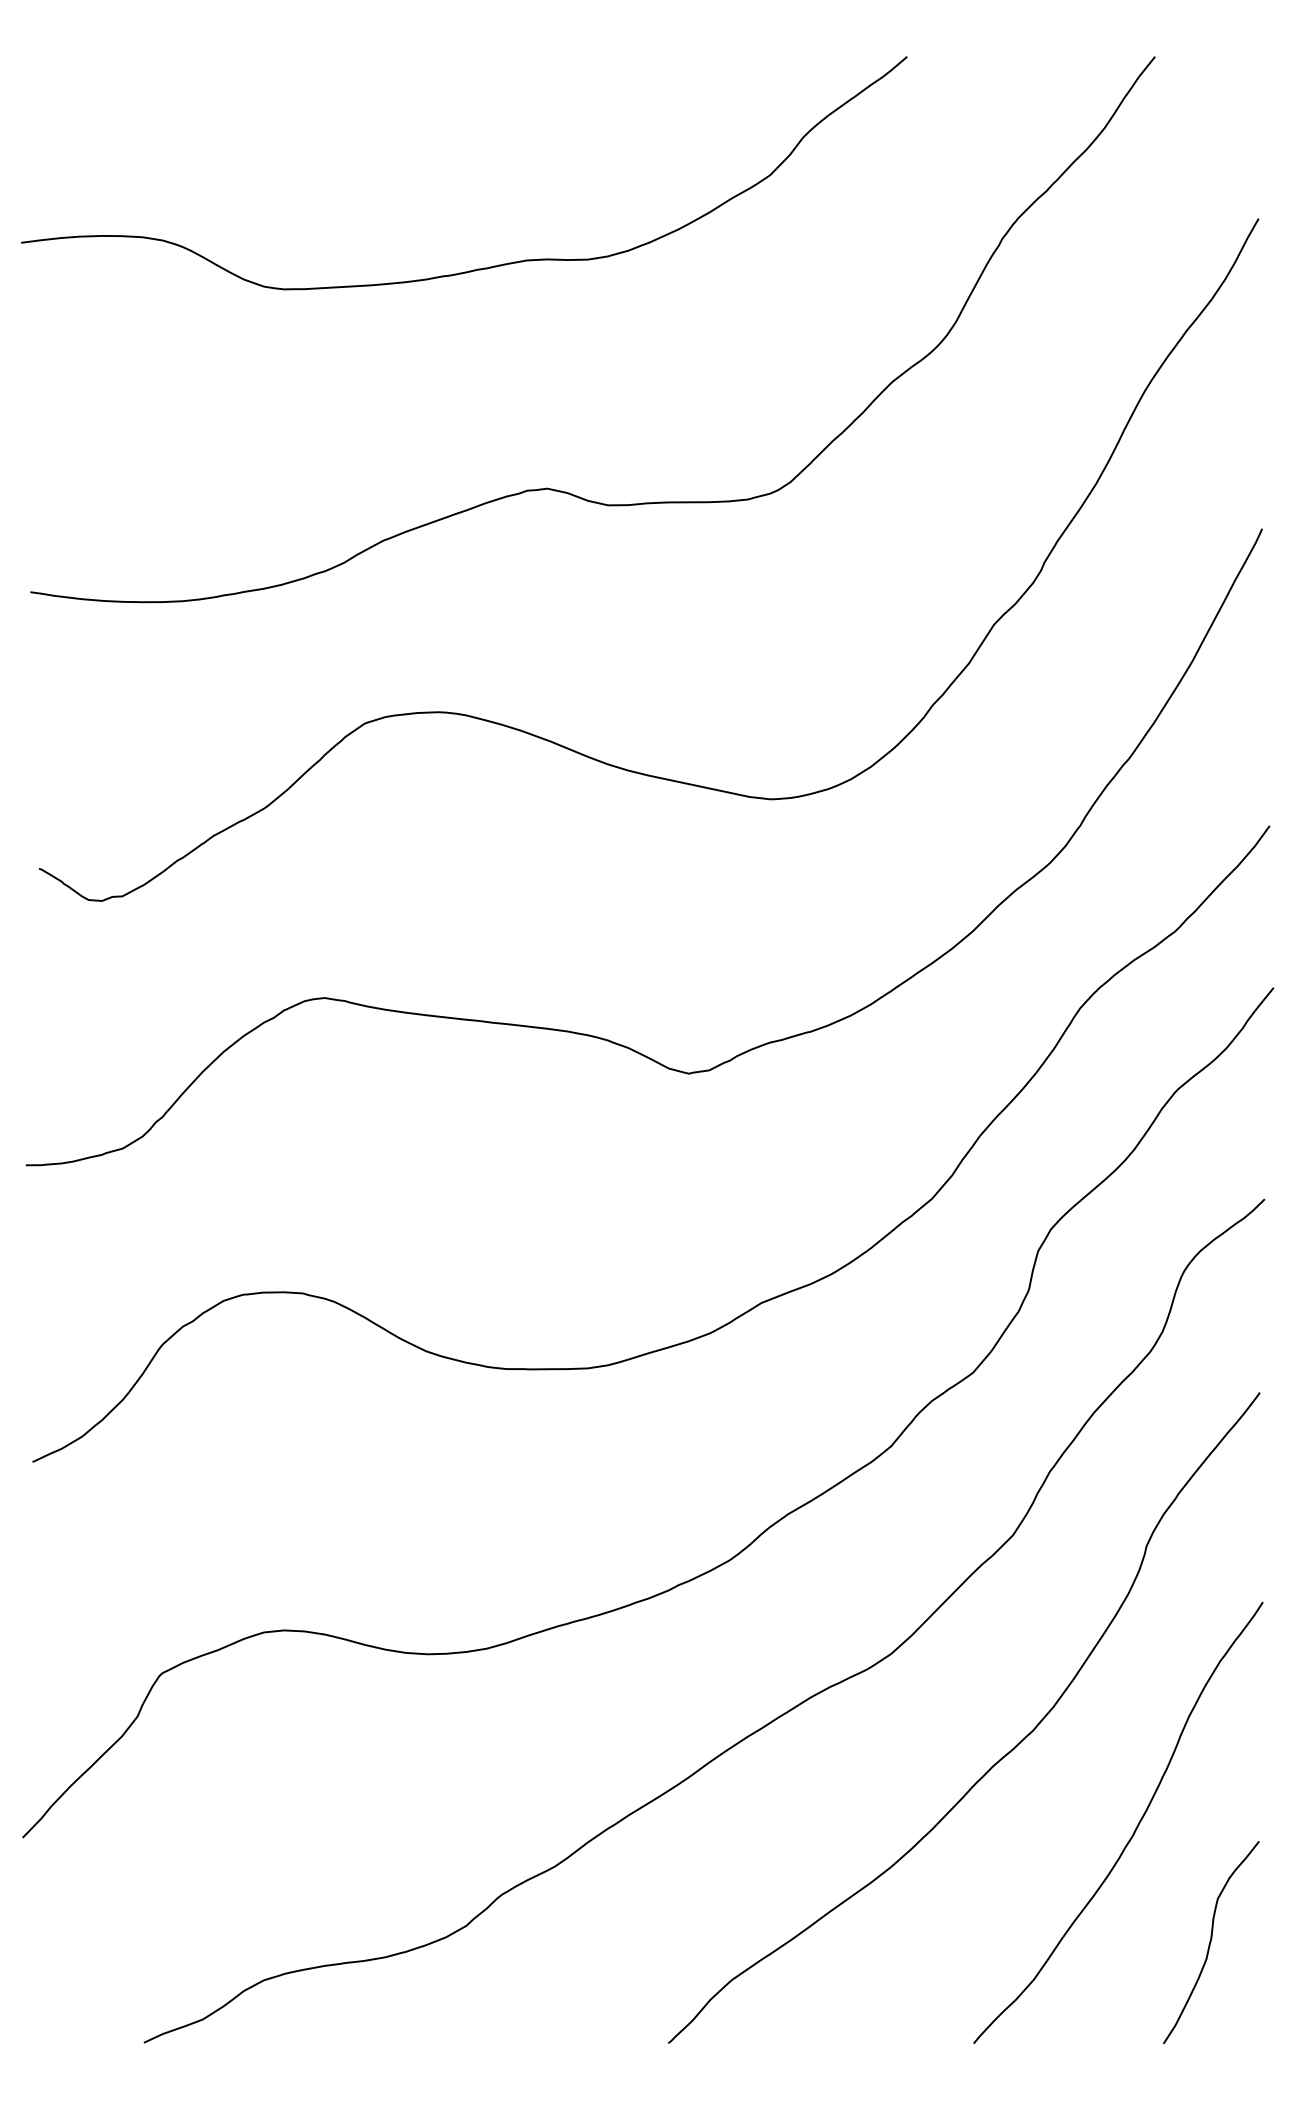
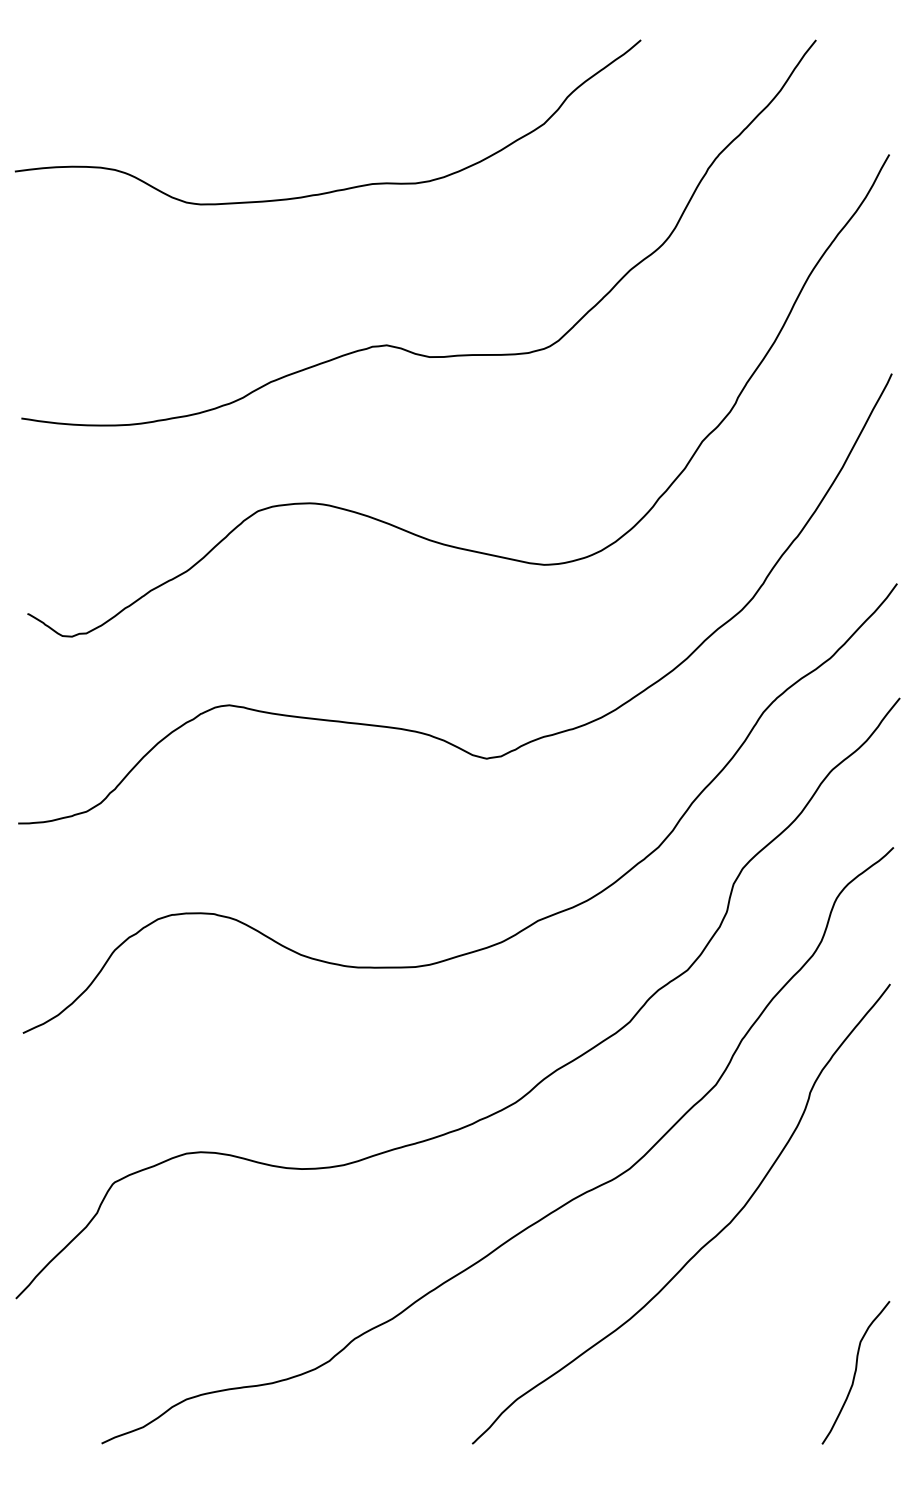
curve: (1134, 1830) -> (801, 1293), removed

